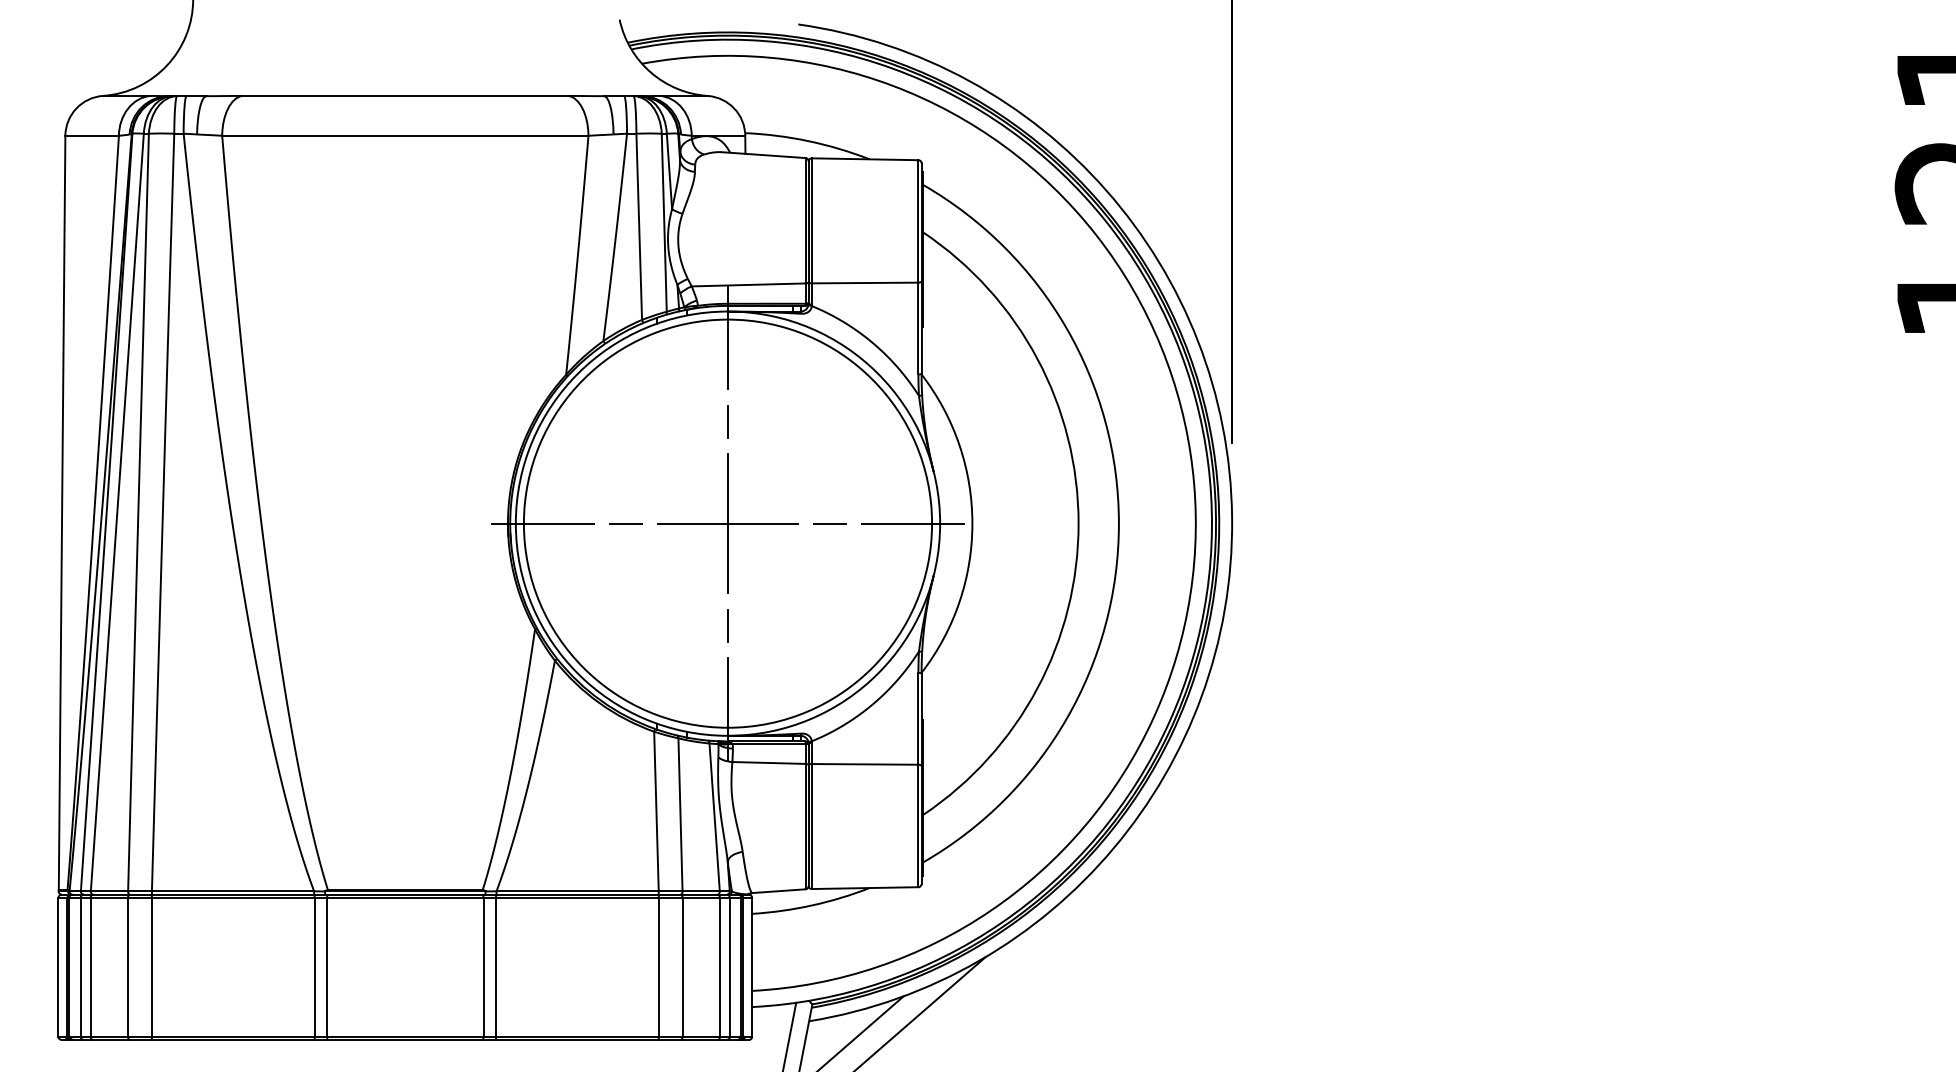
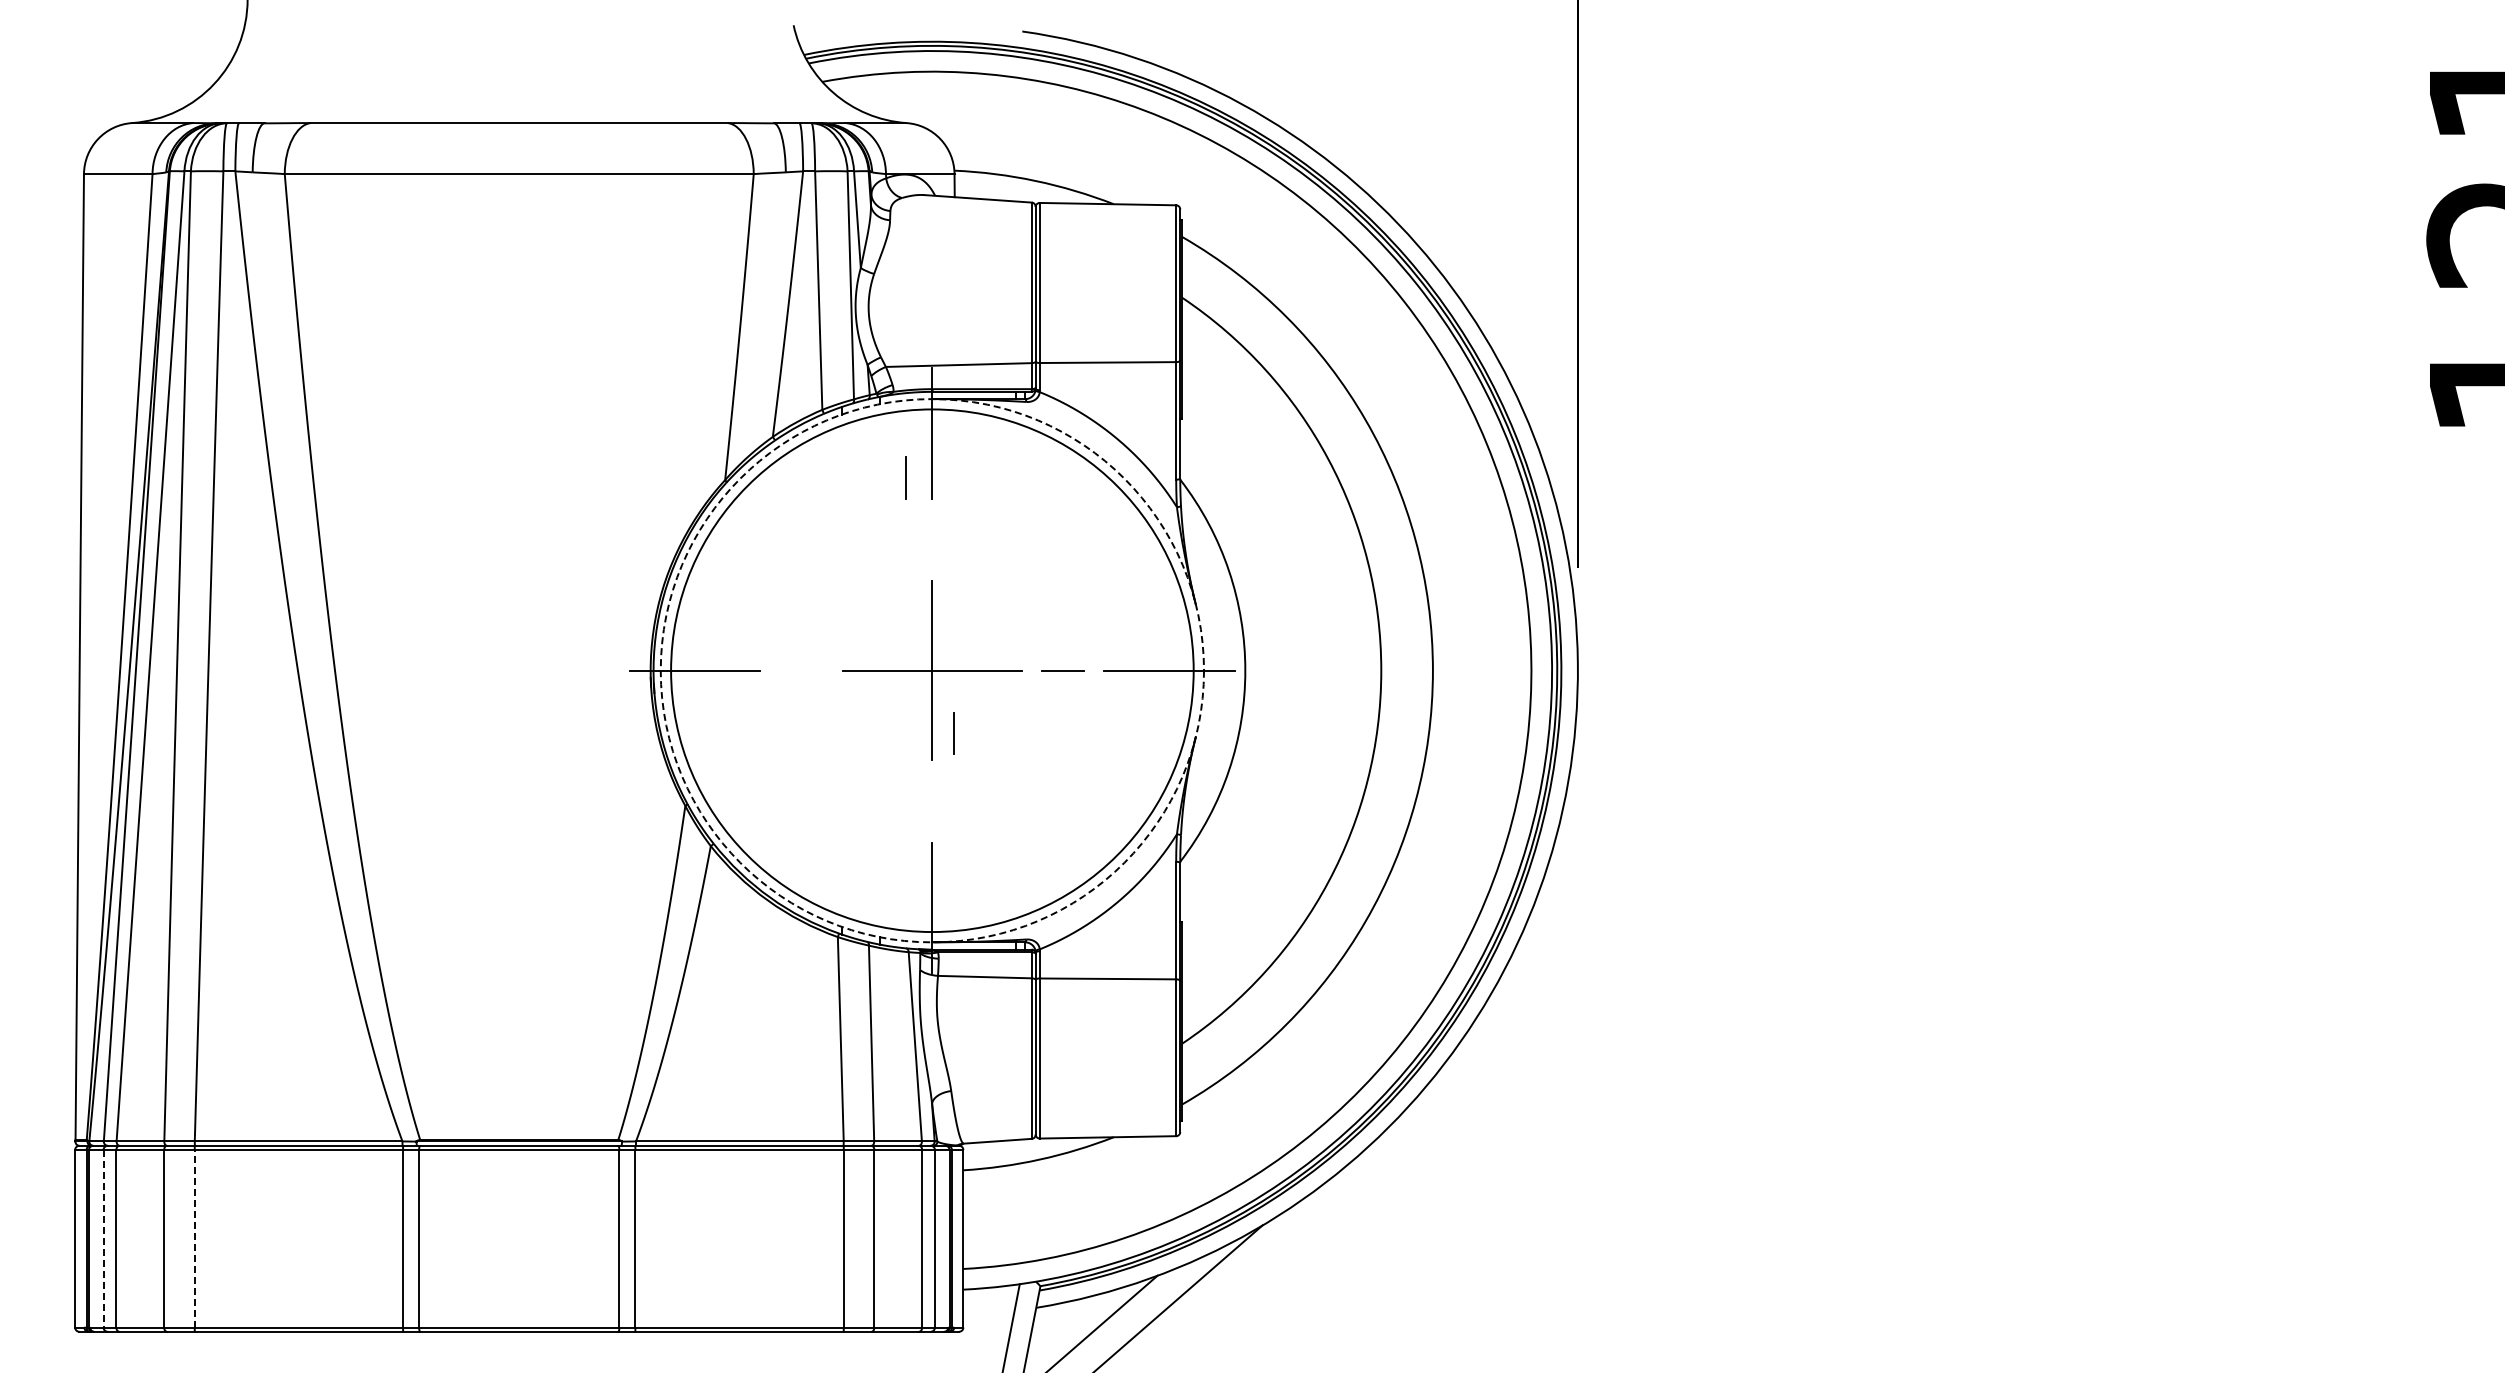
line: (727, 421) -> (905, 477), moved
line: (625, 523) -> (801, 670), removed
circle: (728, 523) -> (932, 670), solid -> dashed
line: (727, 625) -> (953, 733), moved
line: (80, 967) -> (103, 1238), solid -> dashed
line: (151, 967) -> (194, 1238), solid -> dashed

